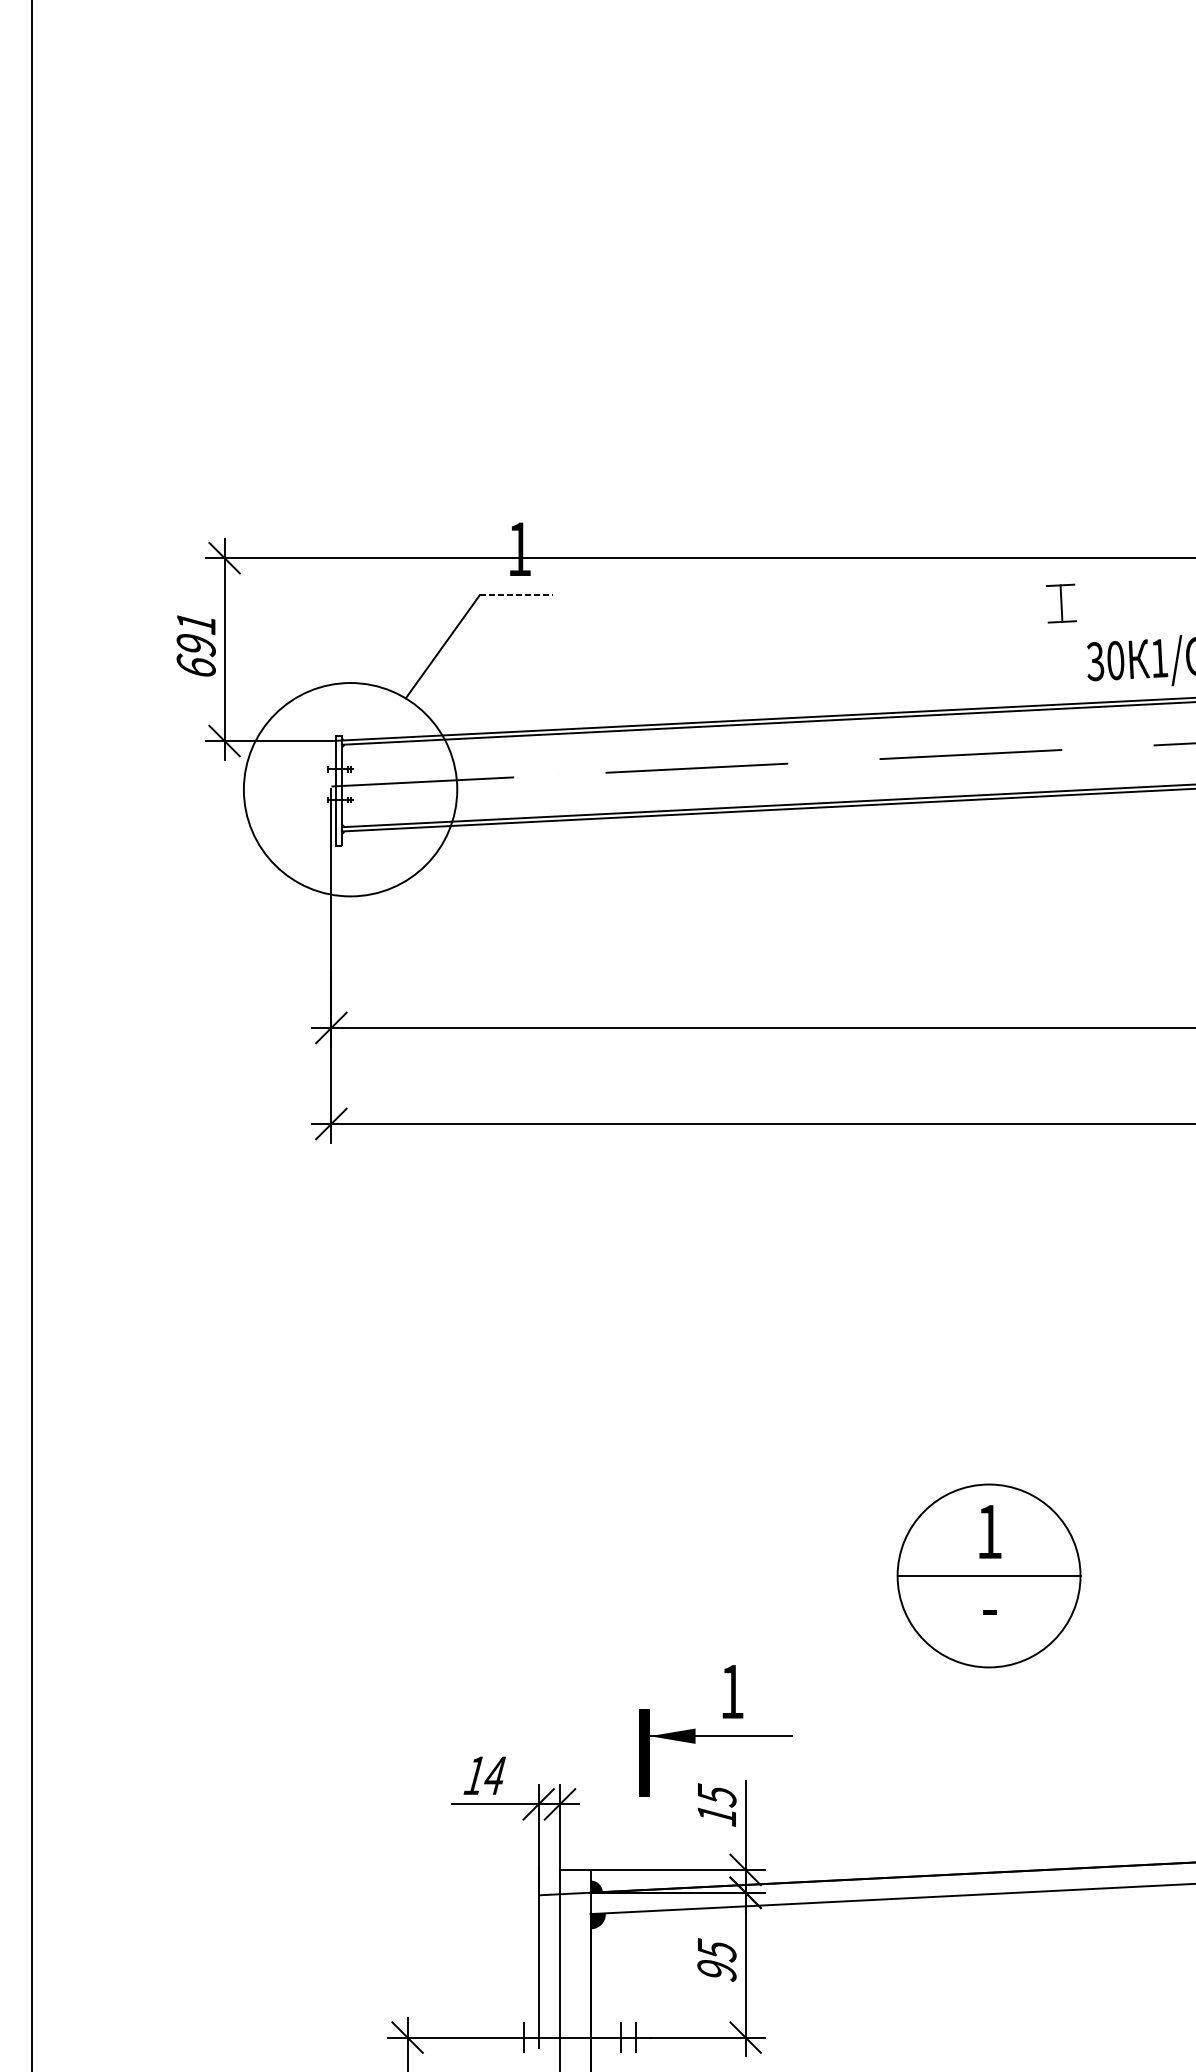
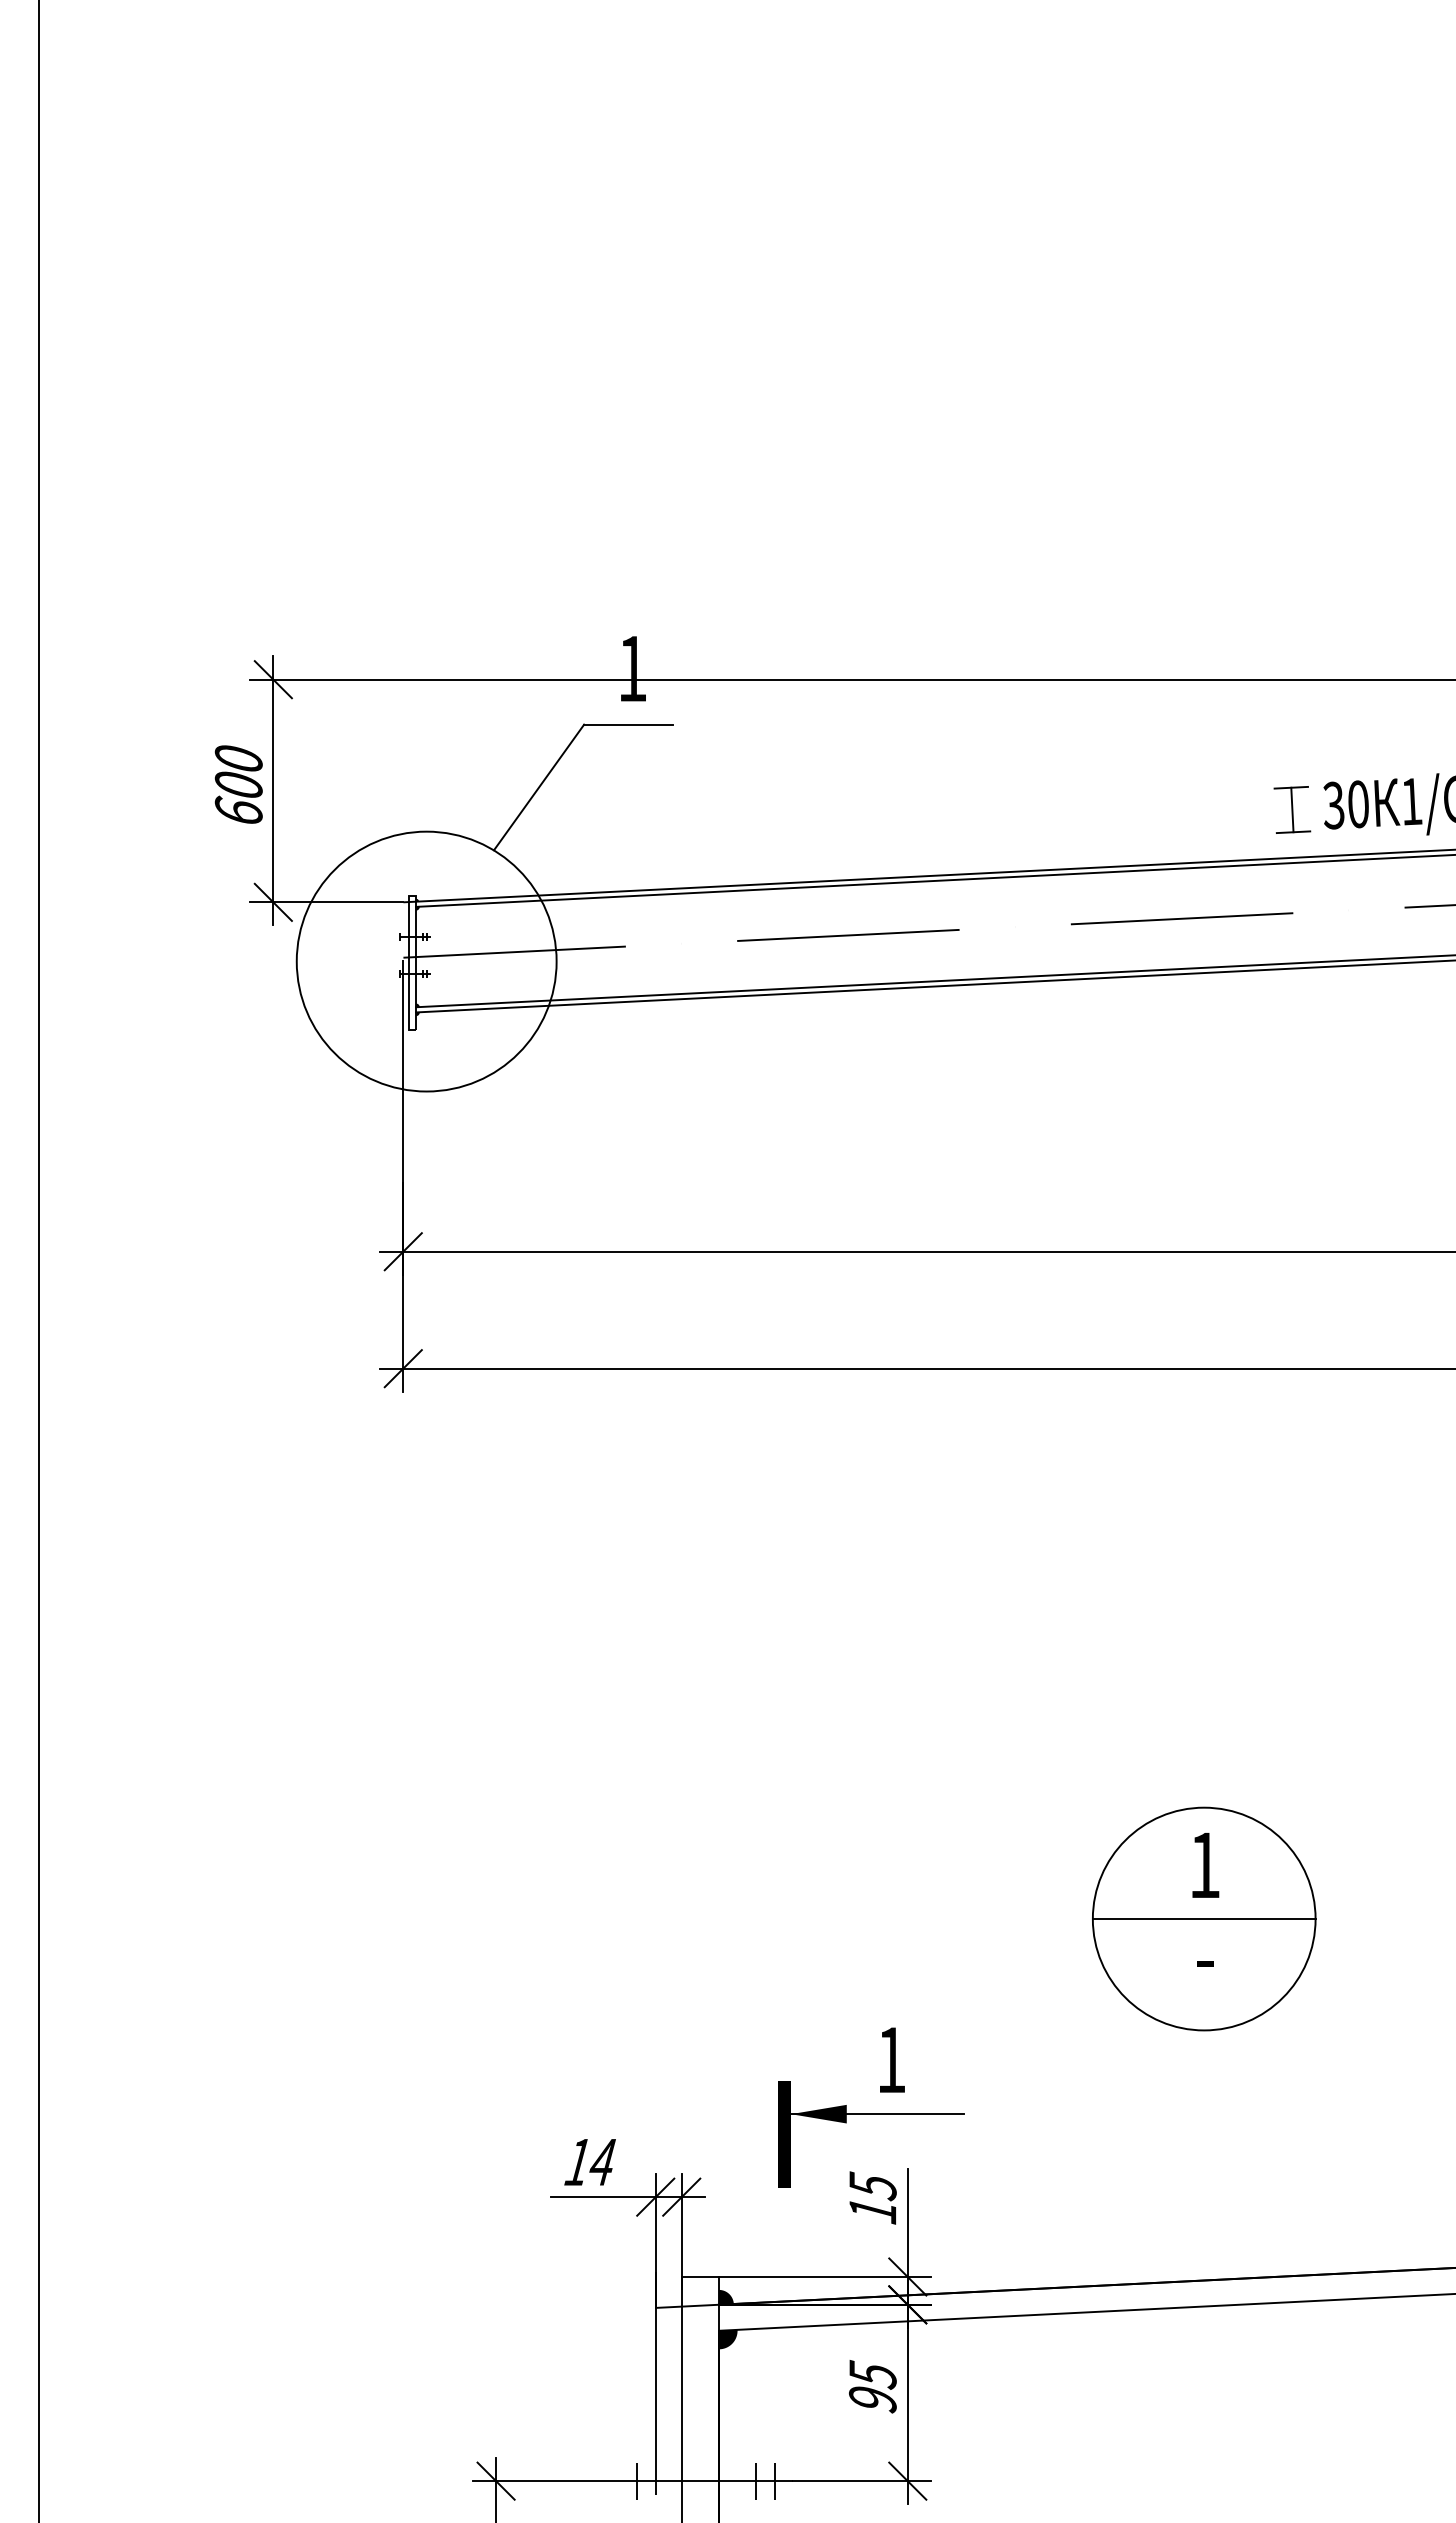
line: (517, 595) -> (629, 724), dashed -> solid
part: (1061, 603) -> (1292, 809), moved
text: (196, 634) -> (238, 772), 691 -> 600

